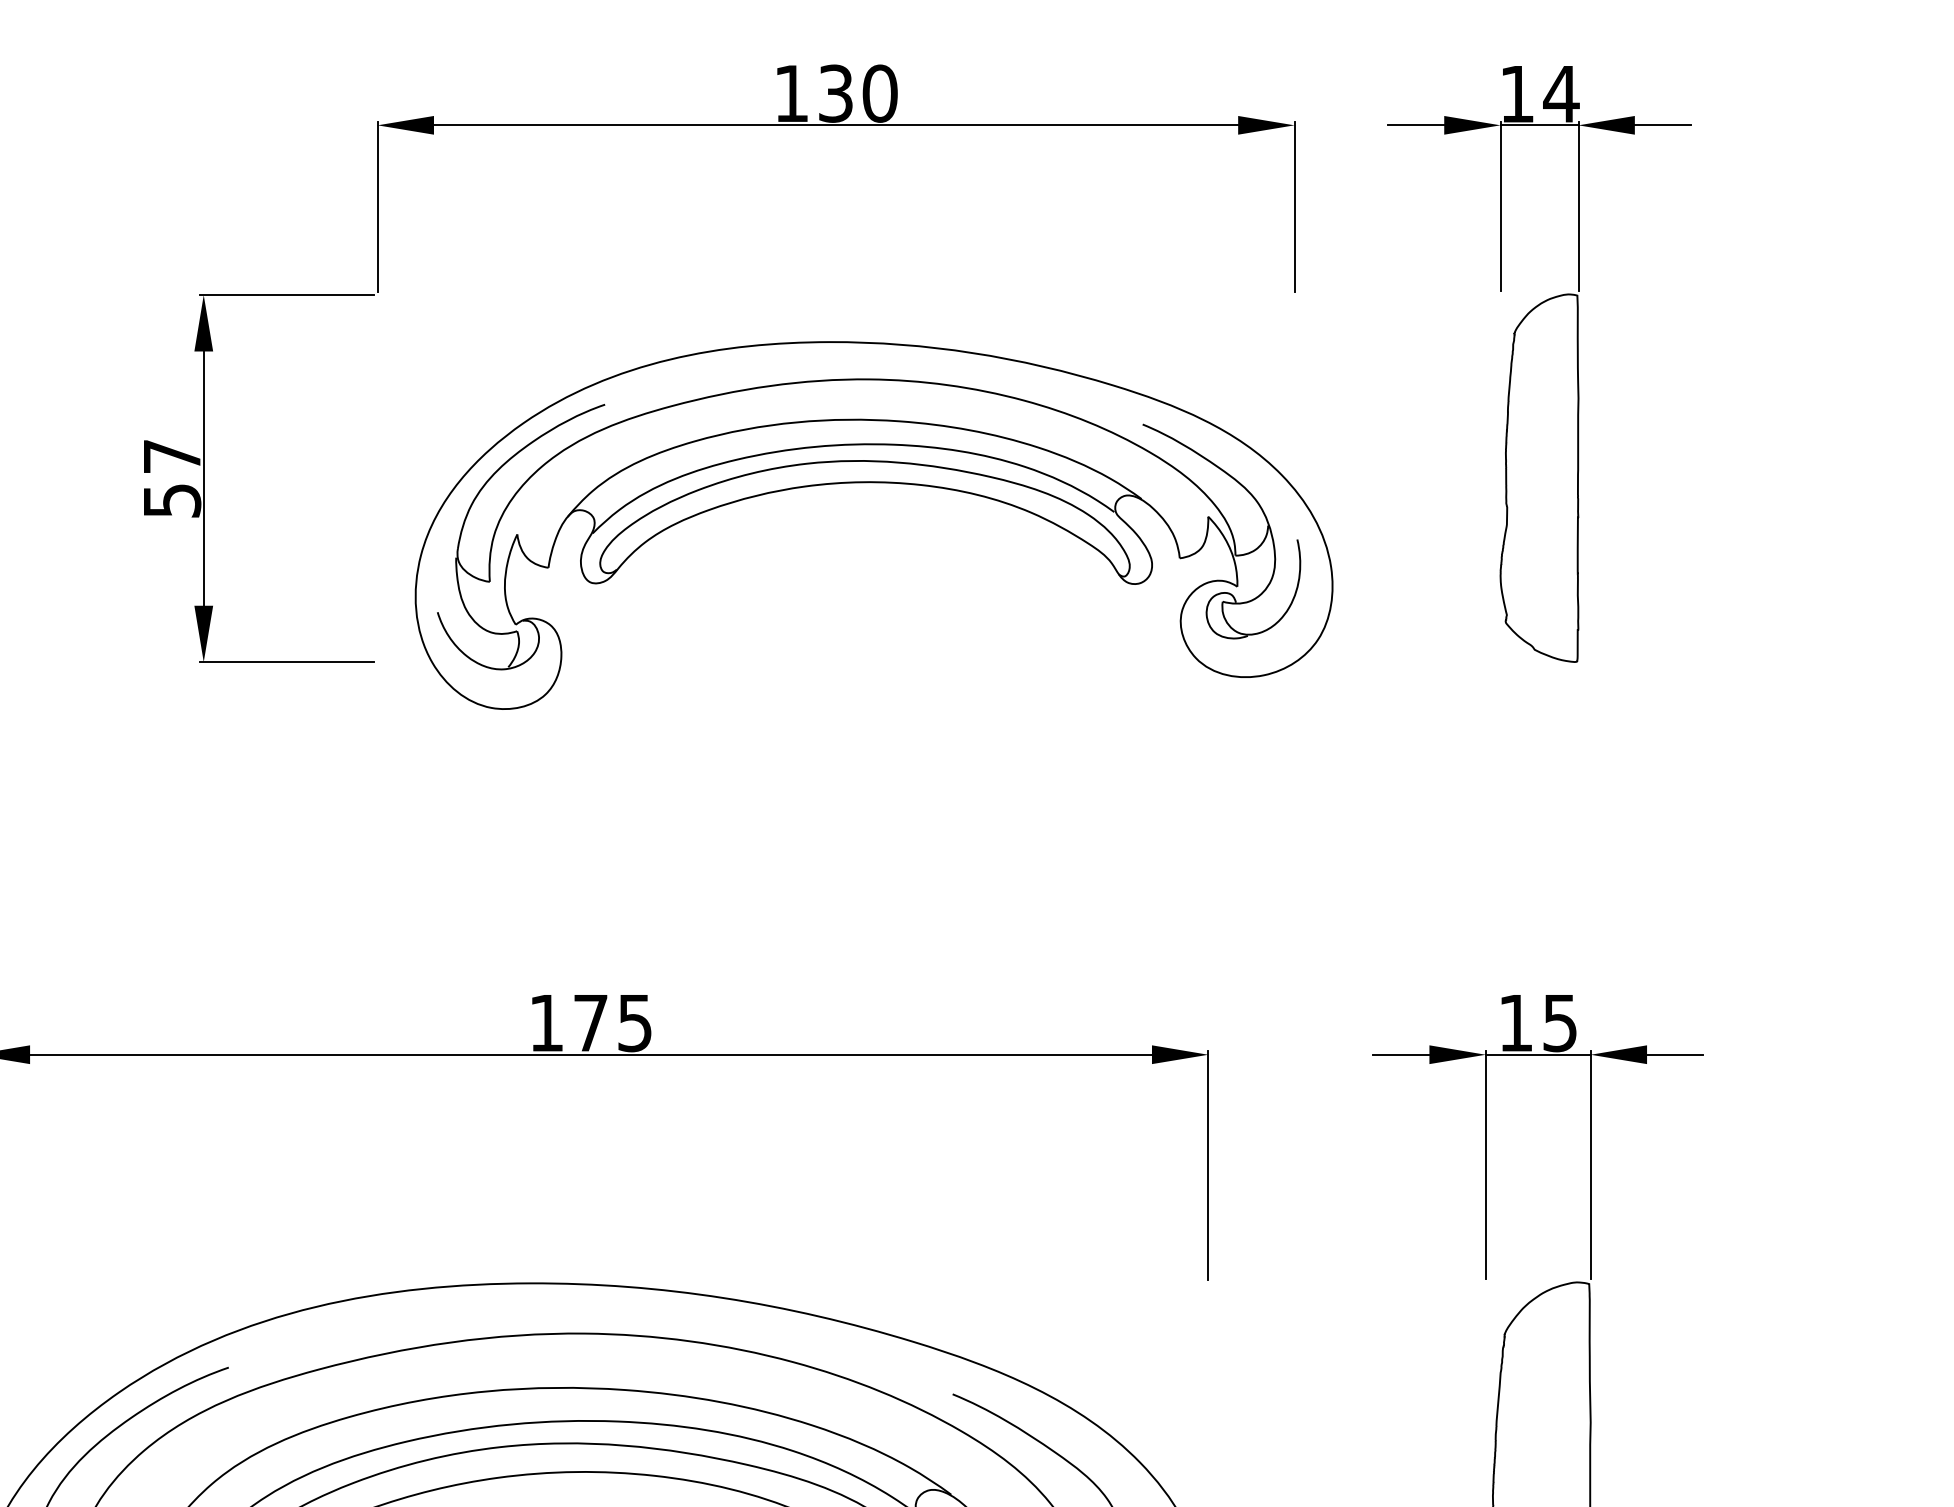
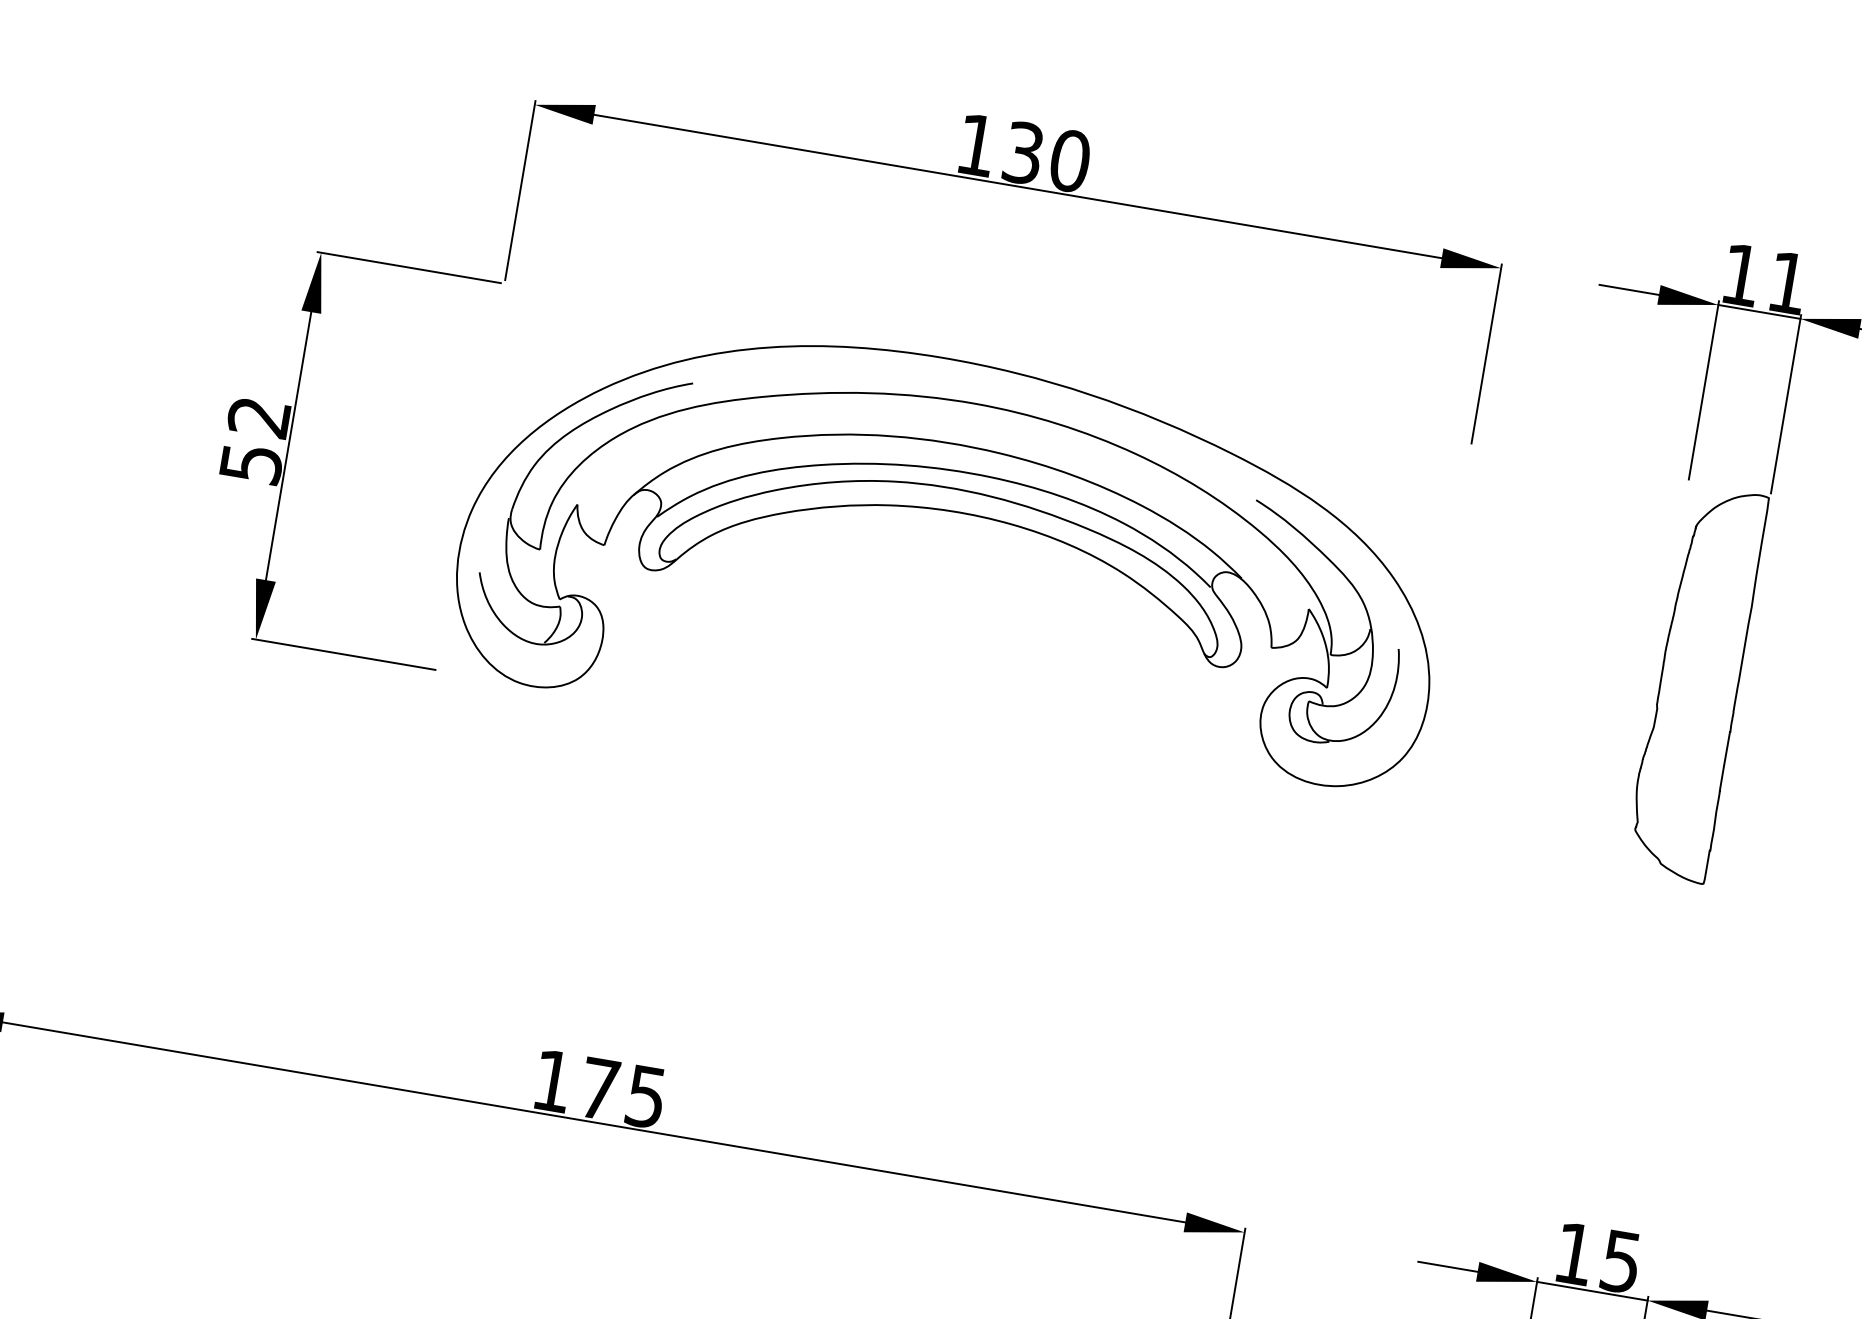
text: (1561, 94) -> (1788, 283), 14 -> 11
text: (171, 456) -> (258, 417), 57 -> 52
part: (873, 483) -> (961, 514), moved

